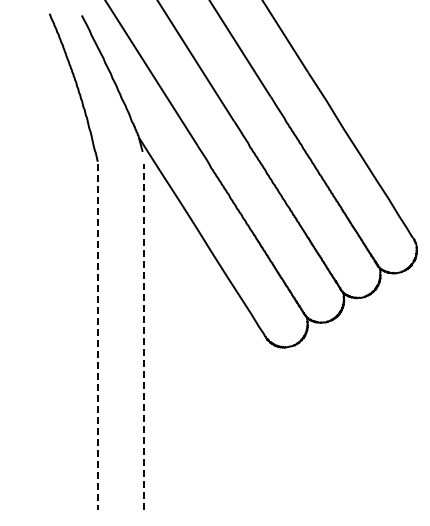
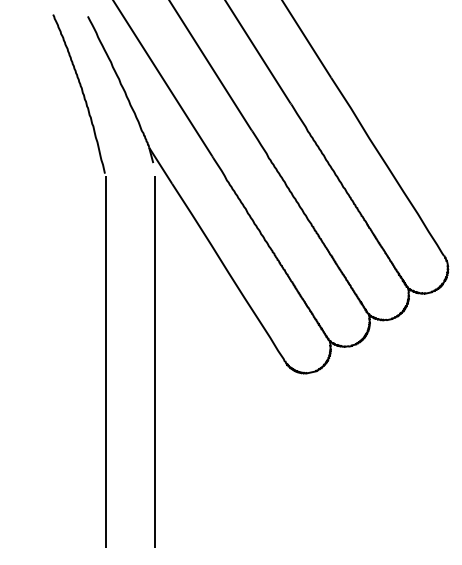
line: (144, 336) -> (155, 361), dashed -> solid
line: (98, 337) -> (105, 362), dashed -> solid

